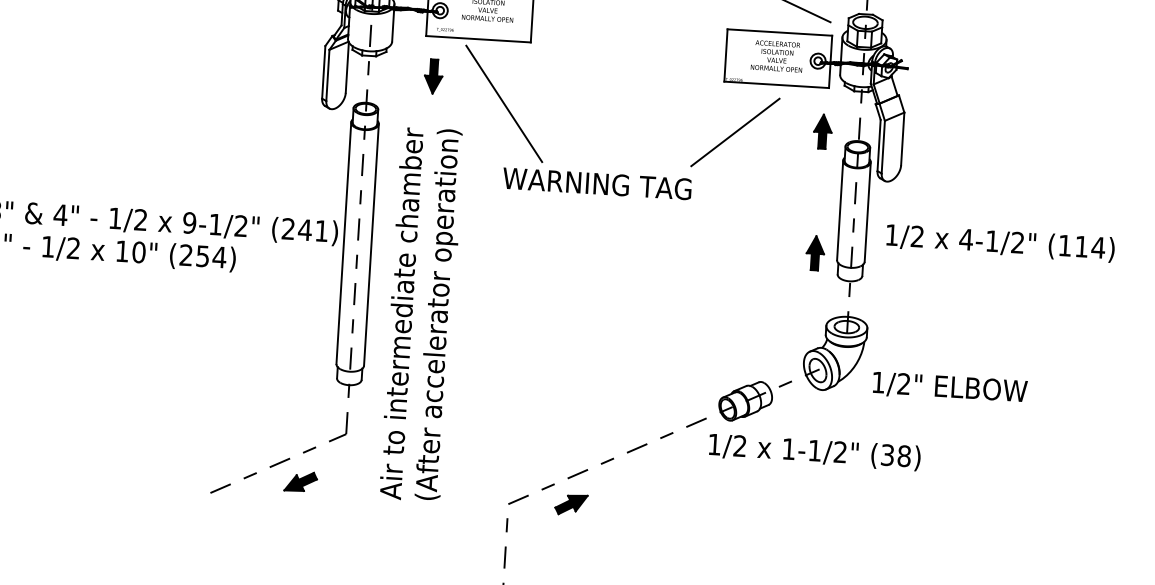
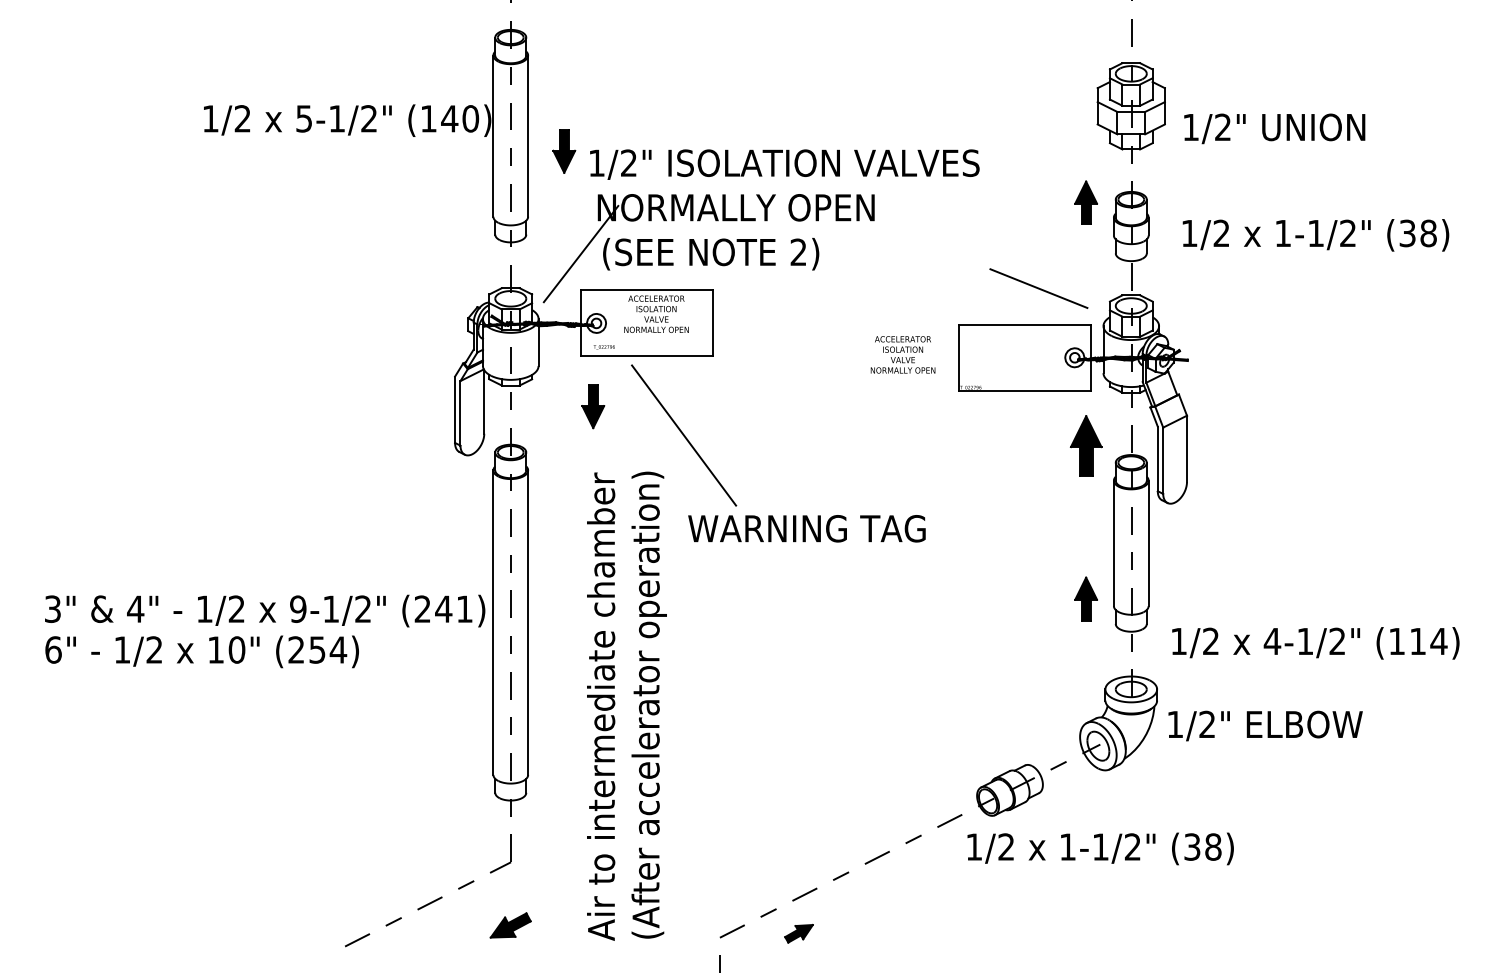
text: (776, 56) -> (902, 354), moved
part: (822, 131) -> (1085, 445), size x1.4
line: (735, 132) -> (976, 453), removed
text: (1000, 243) -> (1315, 643), moved
text: (421, 313) -> (626, 705), moved
text: (950, 387) -> (1265, 725), moved
part: (300, 481) -> (510, 925), moved
part: (570, 504) -> (798, 933), size x0.7

